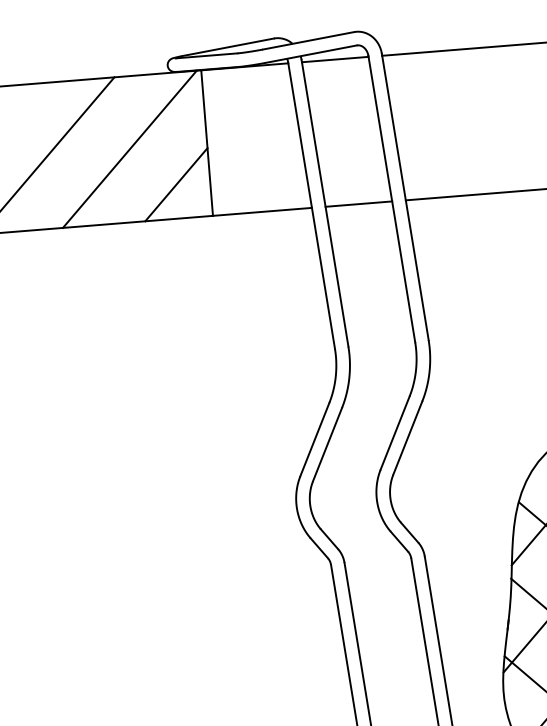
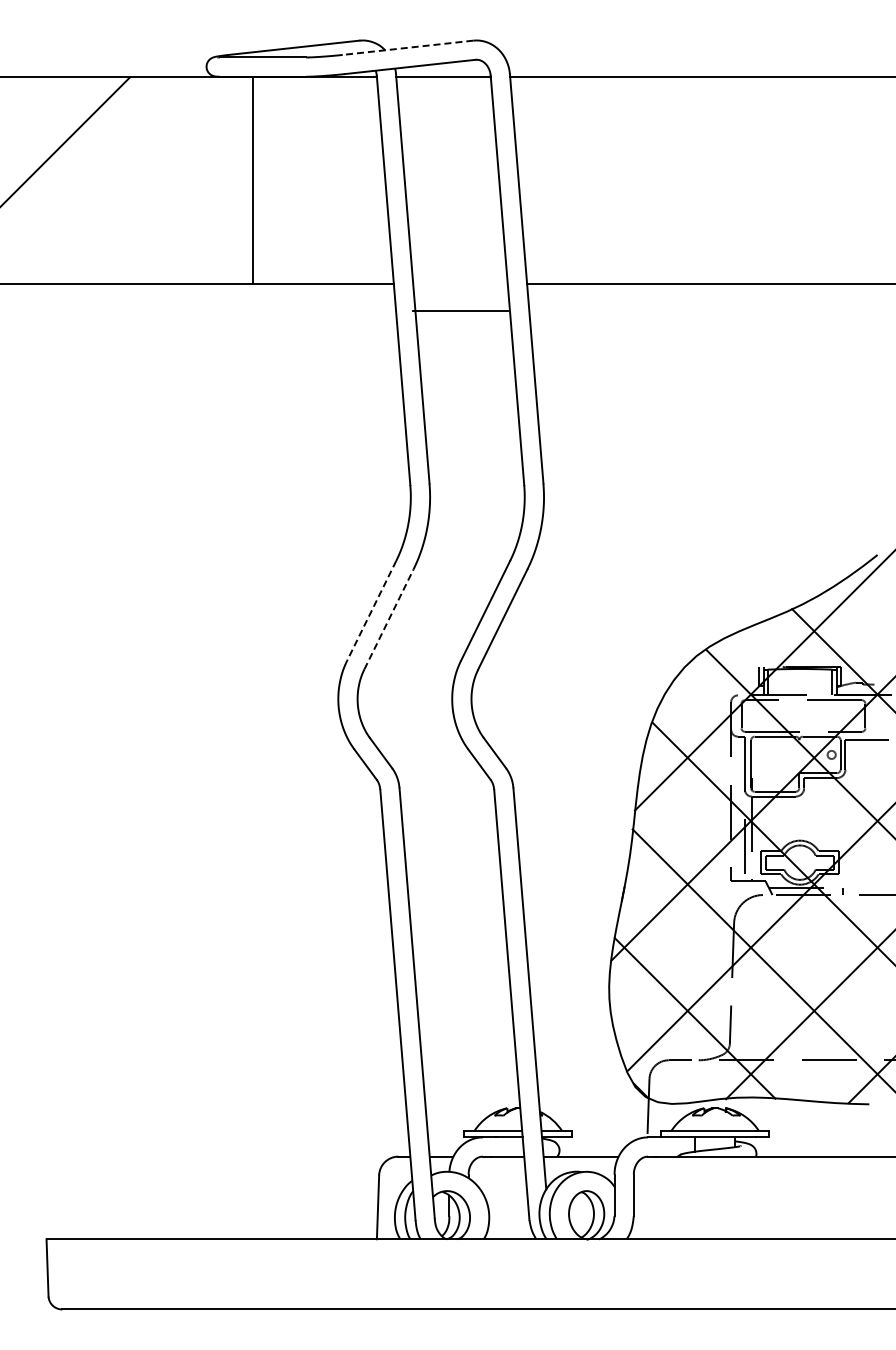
line: (308, 40) -> (408, 47), solid -> dashed
line: (129, 149) -> (143, 180), removed
line: (176, 184) -> (205, 235), removed
line: (358, 203) -> (460, 310), moved
line: (314, 439) -> (371, 610), solid -> dashed
line: (327, 444) -> (388, 619), solid -> dashed

